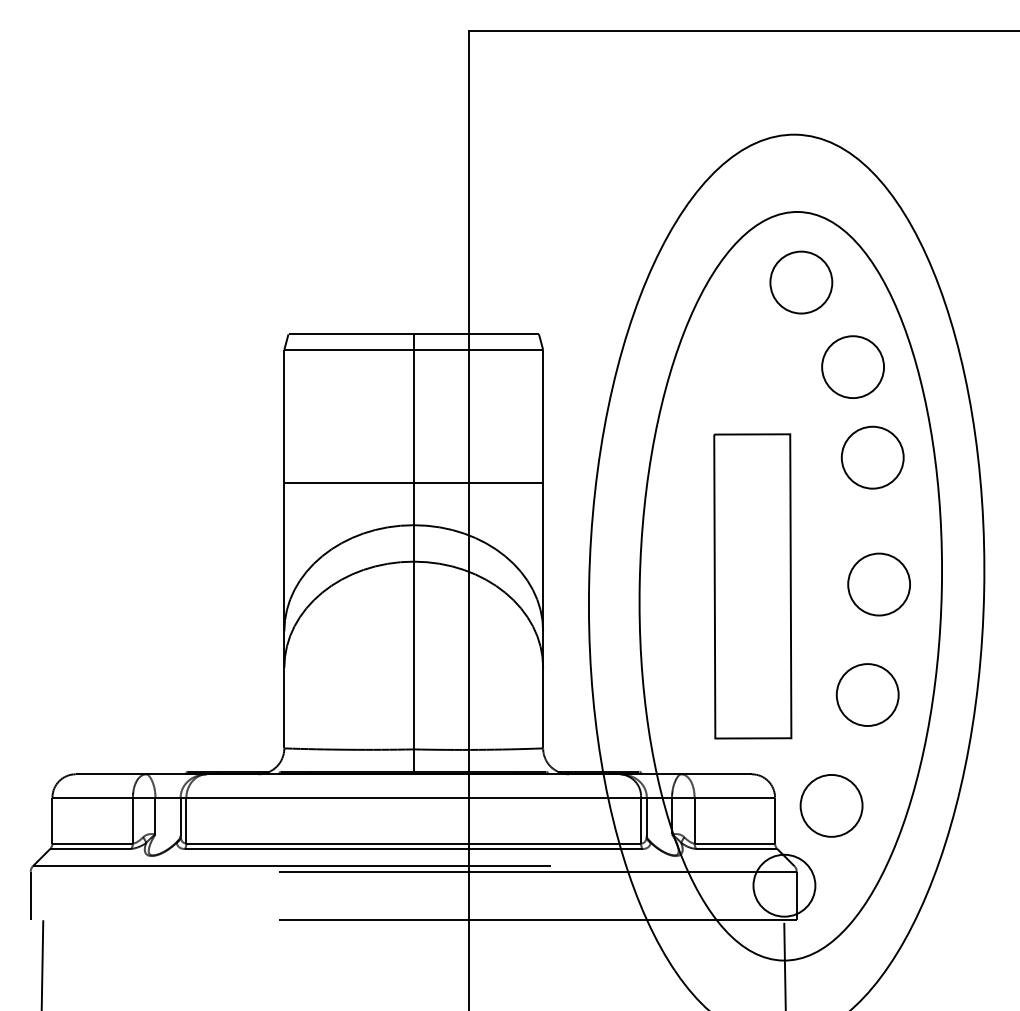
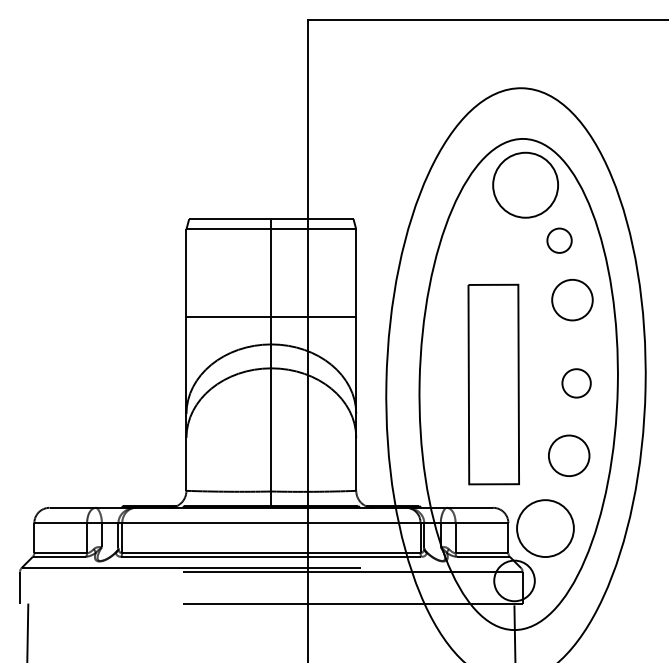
circle: (801, 281) -> (525, 184), size x1.6
circle: (852, 366) -> (559, 240), size x0.6
circle: (878, 584) -> (576, 383), size x0.7
circle: (831, 805) -> (545, 528), size x1.4

